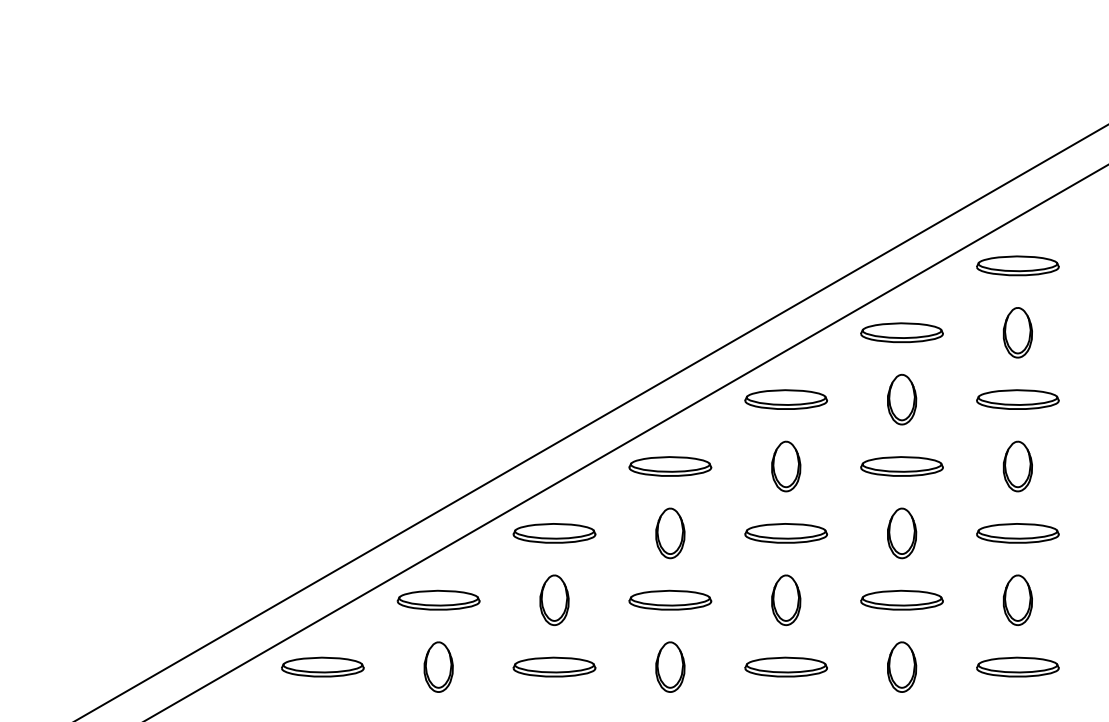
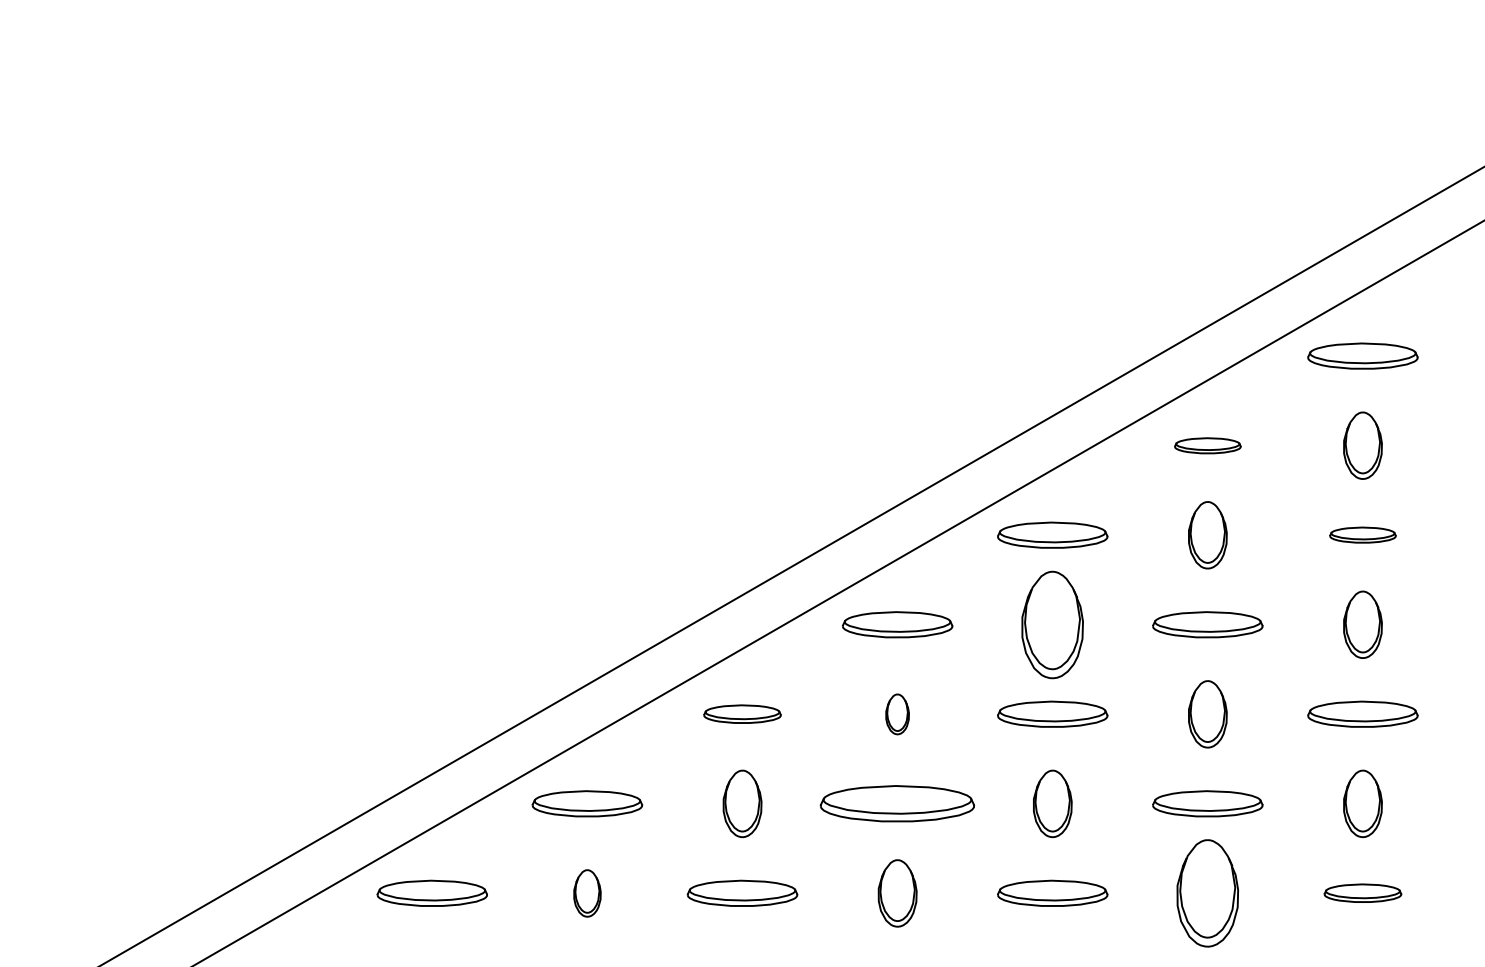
part: (901, 332) -> (1207, 445), size x0.6
part: (1017, 399) -> (1362, 534), size x0.6
part: (786, 466) -> (1052, 624), size x1.6
part: (554, 532) -> (742, 713), size x0.7
part: (670, 533) -> (897, 714), size x0.6
part: (670, 600) -> (897, 803), size x1.4
part: (1017, 666) -> (1362, 892), size x0.7
part: (438, 667) -> (587, 893), size x0.7
part: (901, 667) -> (1207, 893), size x1.6

